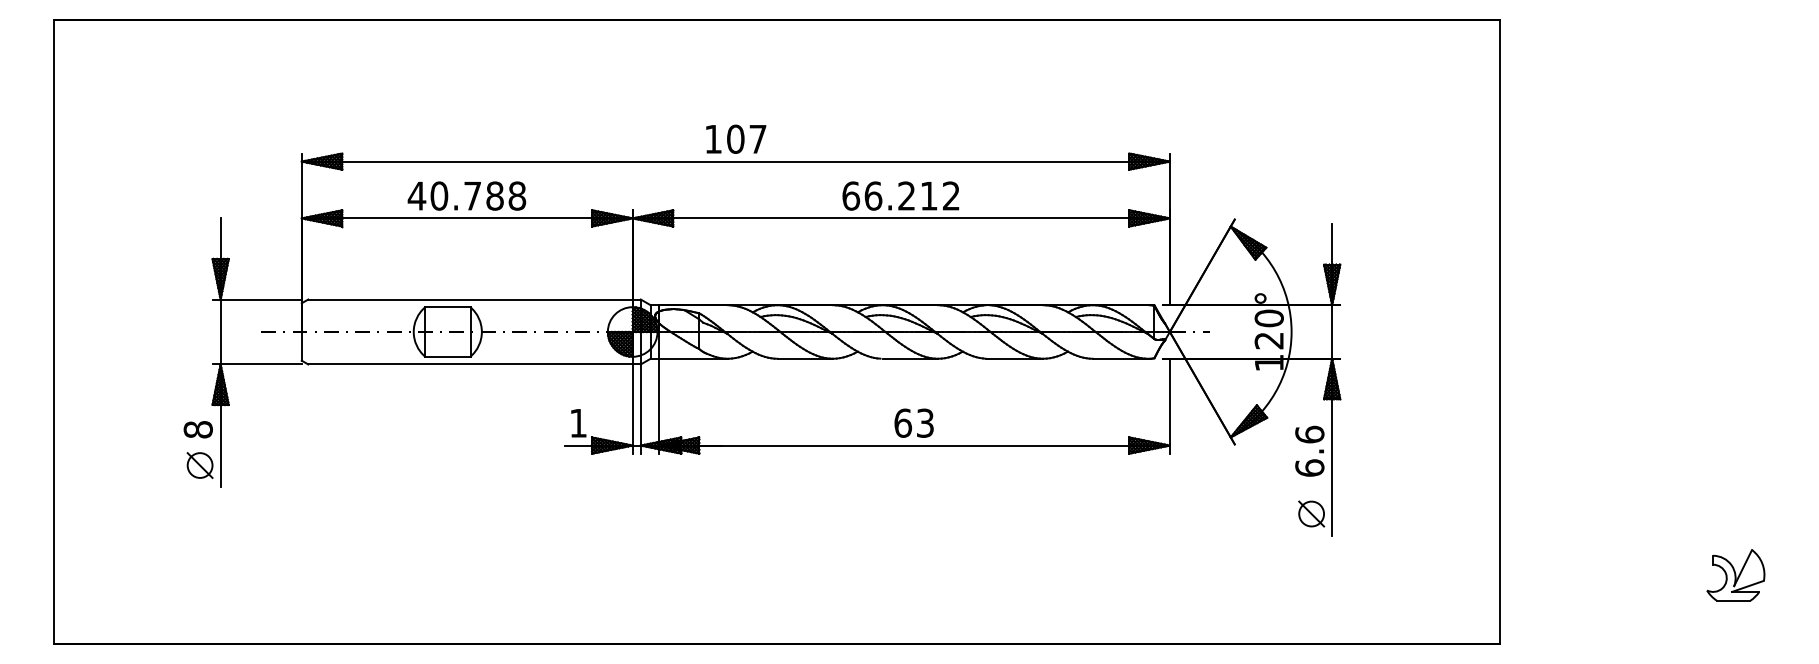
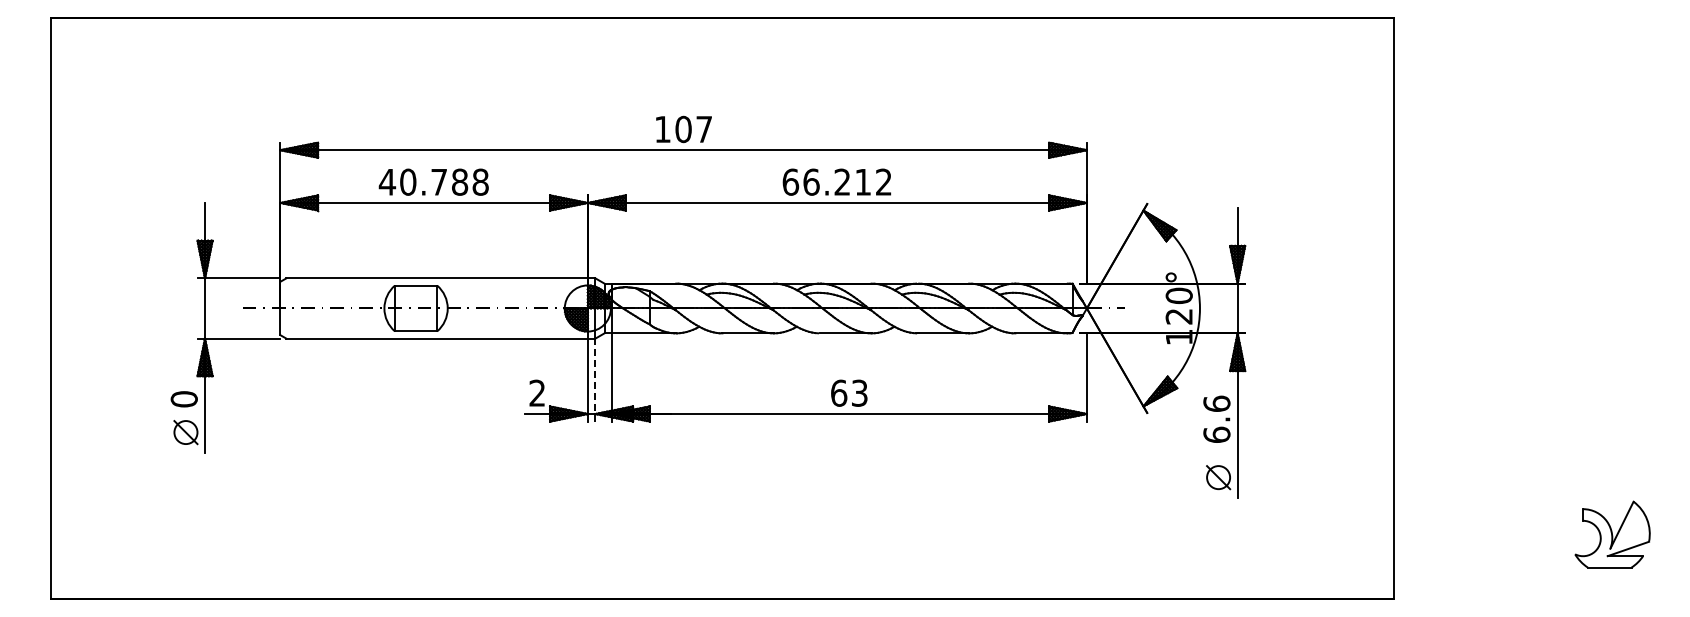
line: (640, 408) -> (595, 379), solid -> dashed
text: (577, 422) -> (536, 392), 1 -> 2
text: (198, 429) -> (184, 399), 8 -> 0
part: (1735, 575) -> (1612, 534), size x1.4

